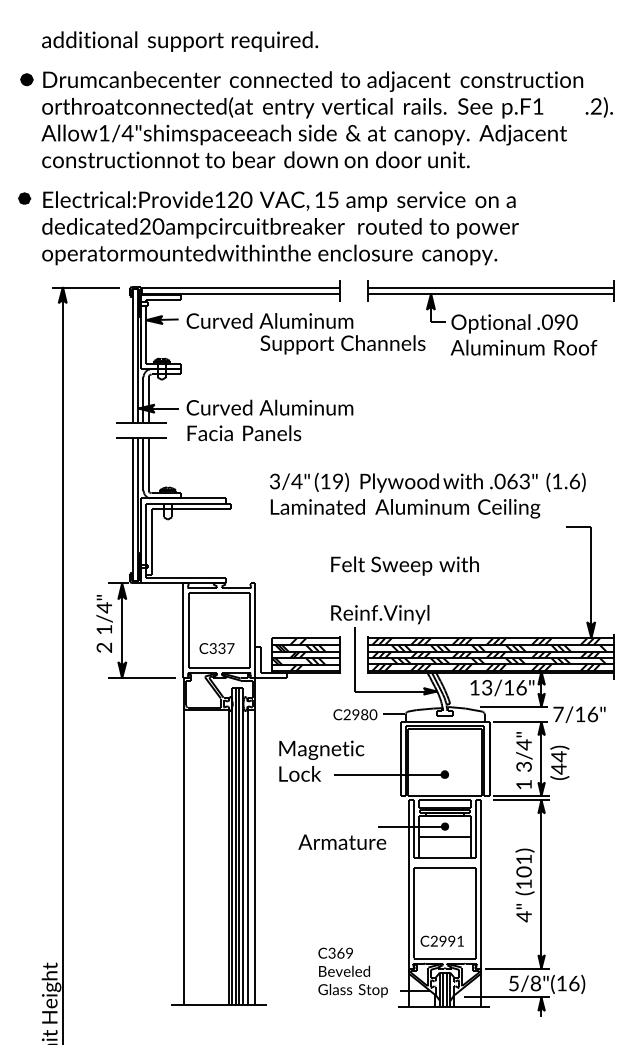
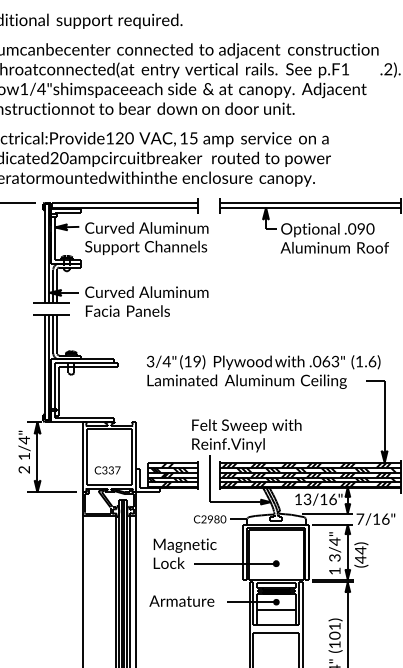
text: (342, 344) -> (145, 247), moved
text: (427, 495) -> (263, 371), moved
text: (404, 565) -> (246, 425), moved
text: (342, 841) -> (182, 600), moved

